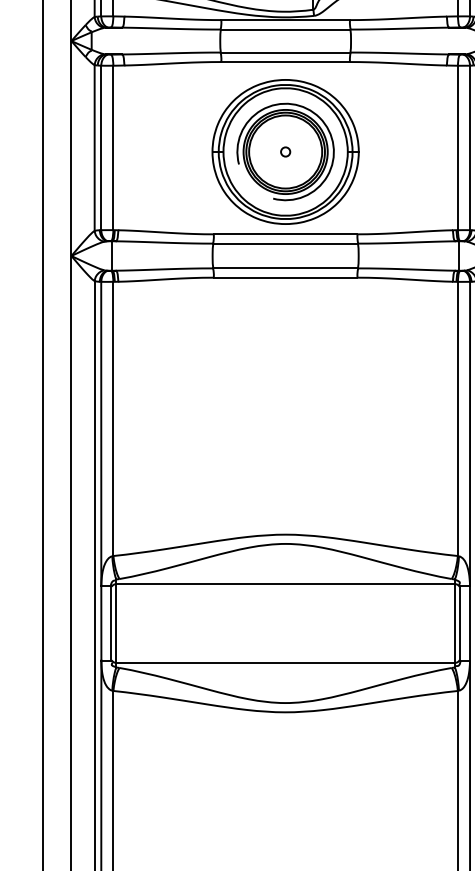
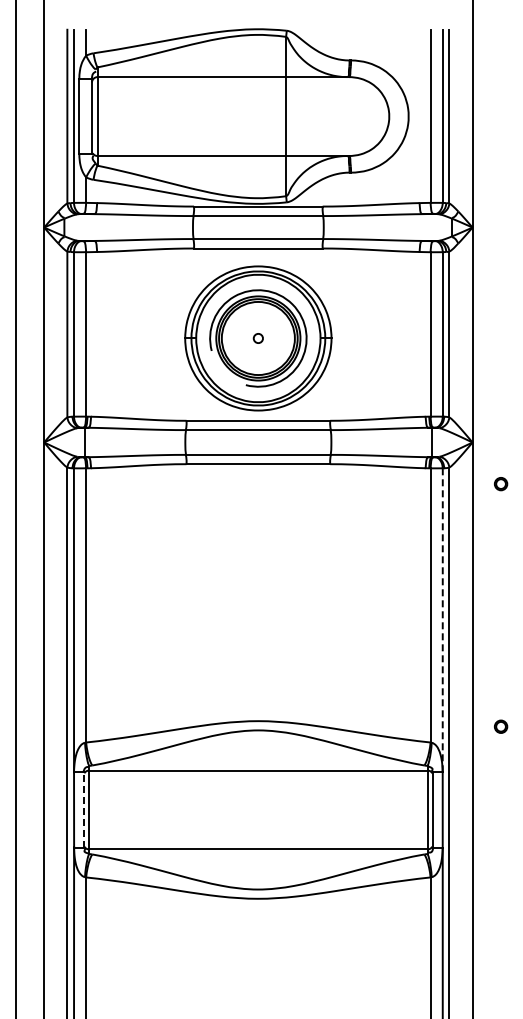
line: (469, 434) -> (442, 620), solid -> dashed
line: (110, 623) -> (83, 809), solid -> dashed

